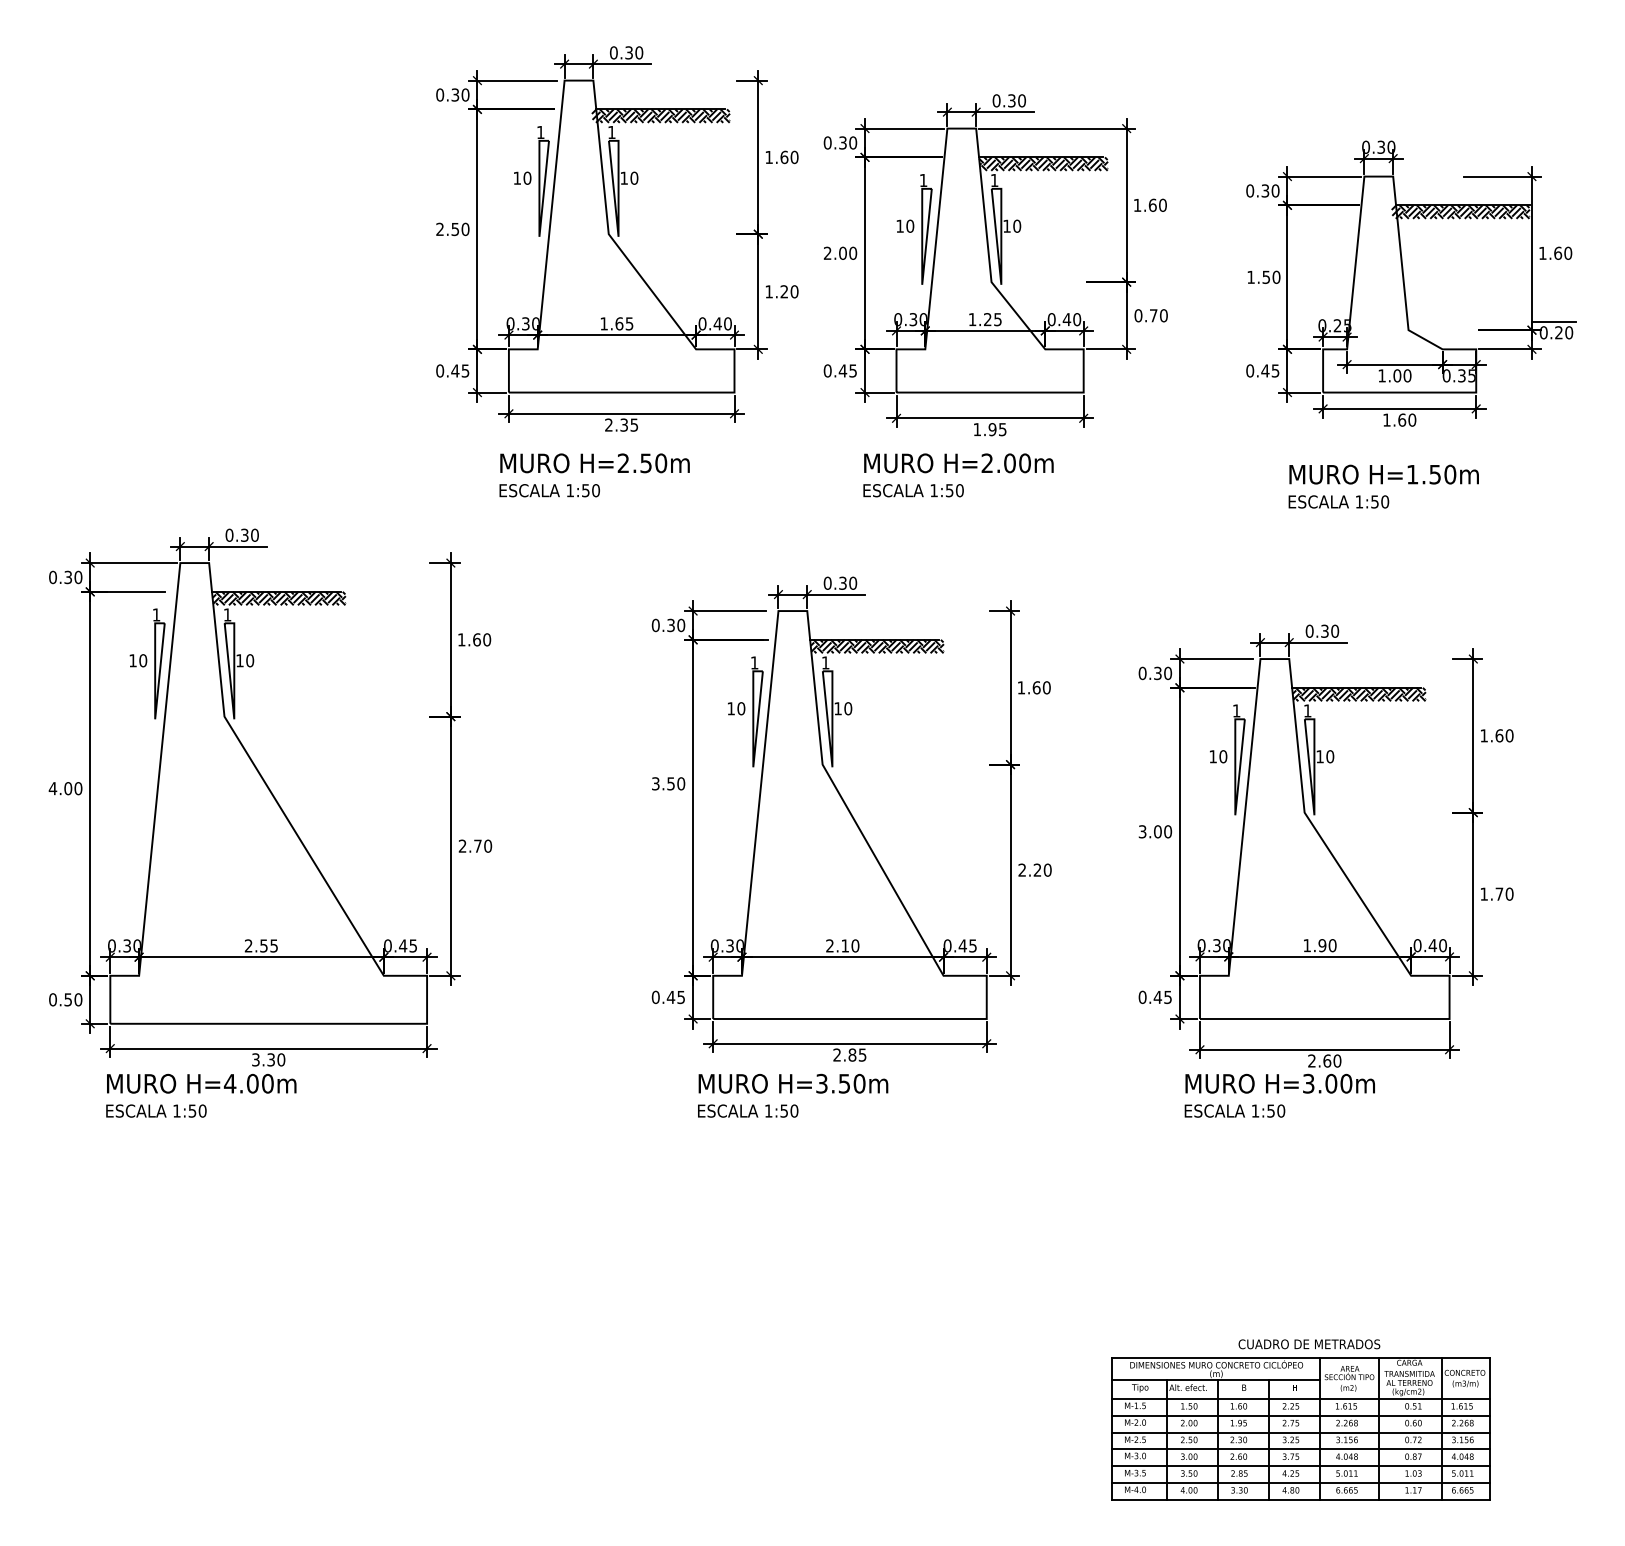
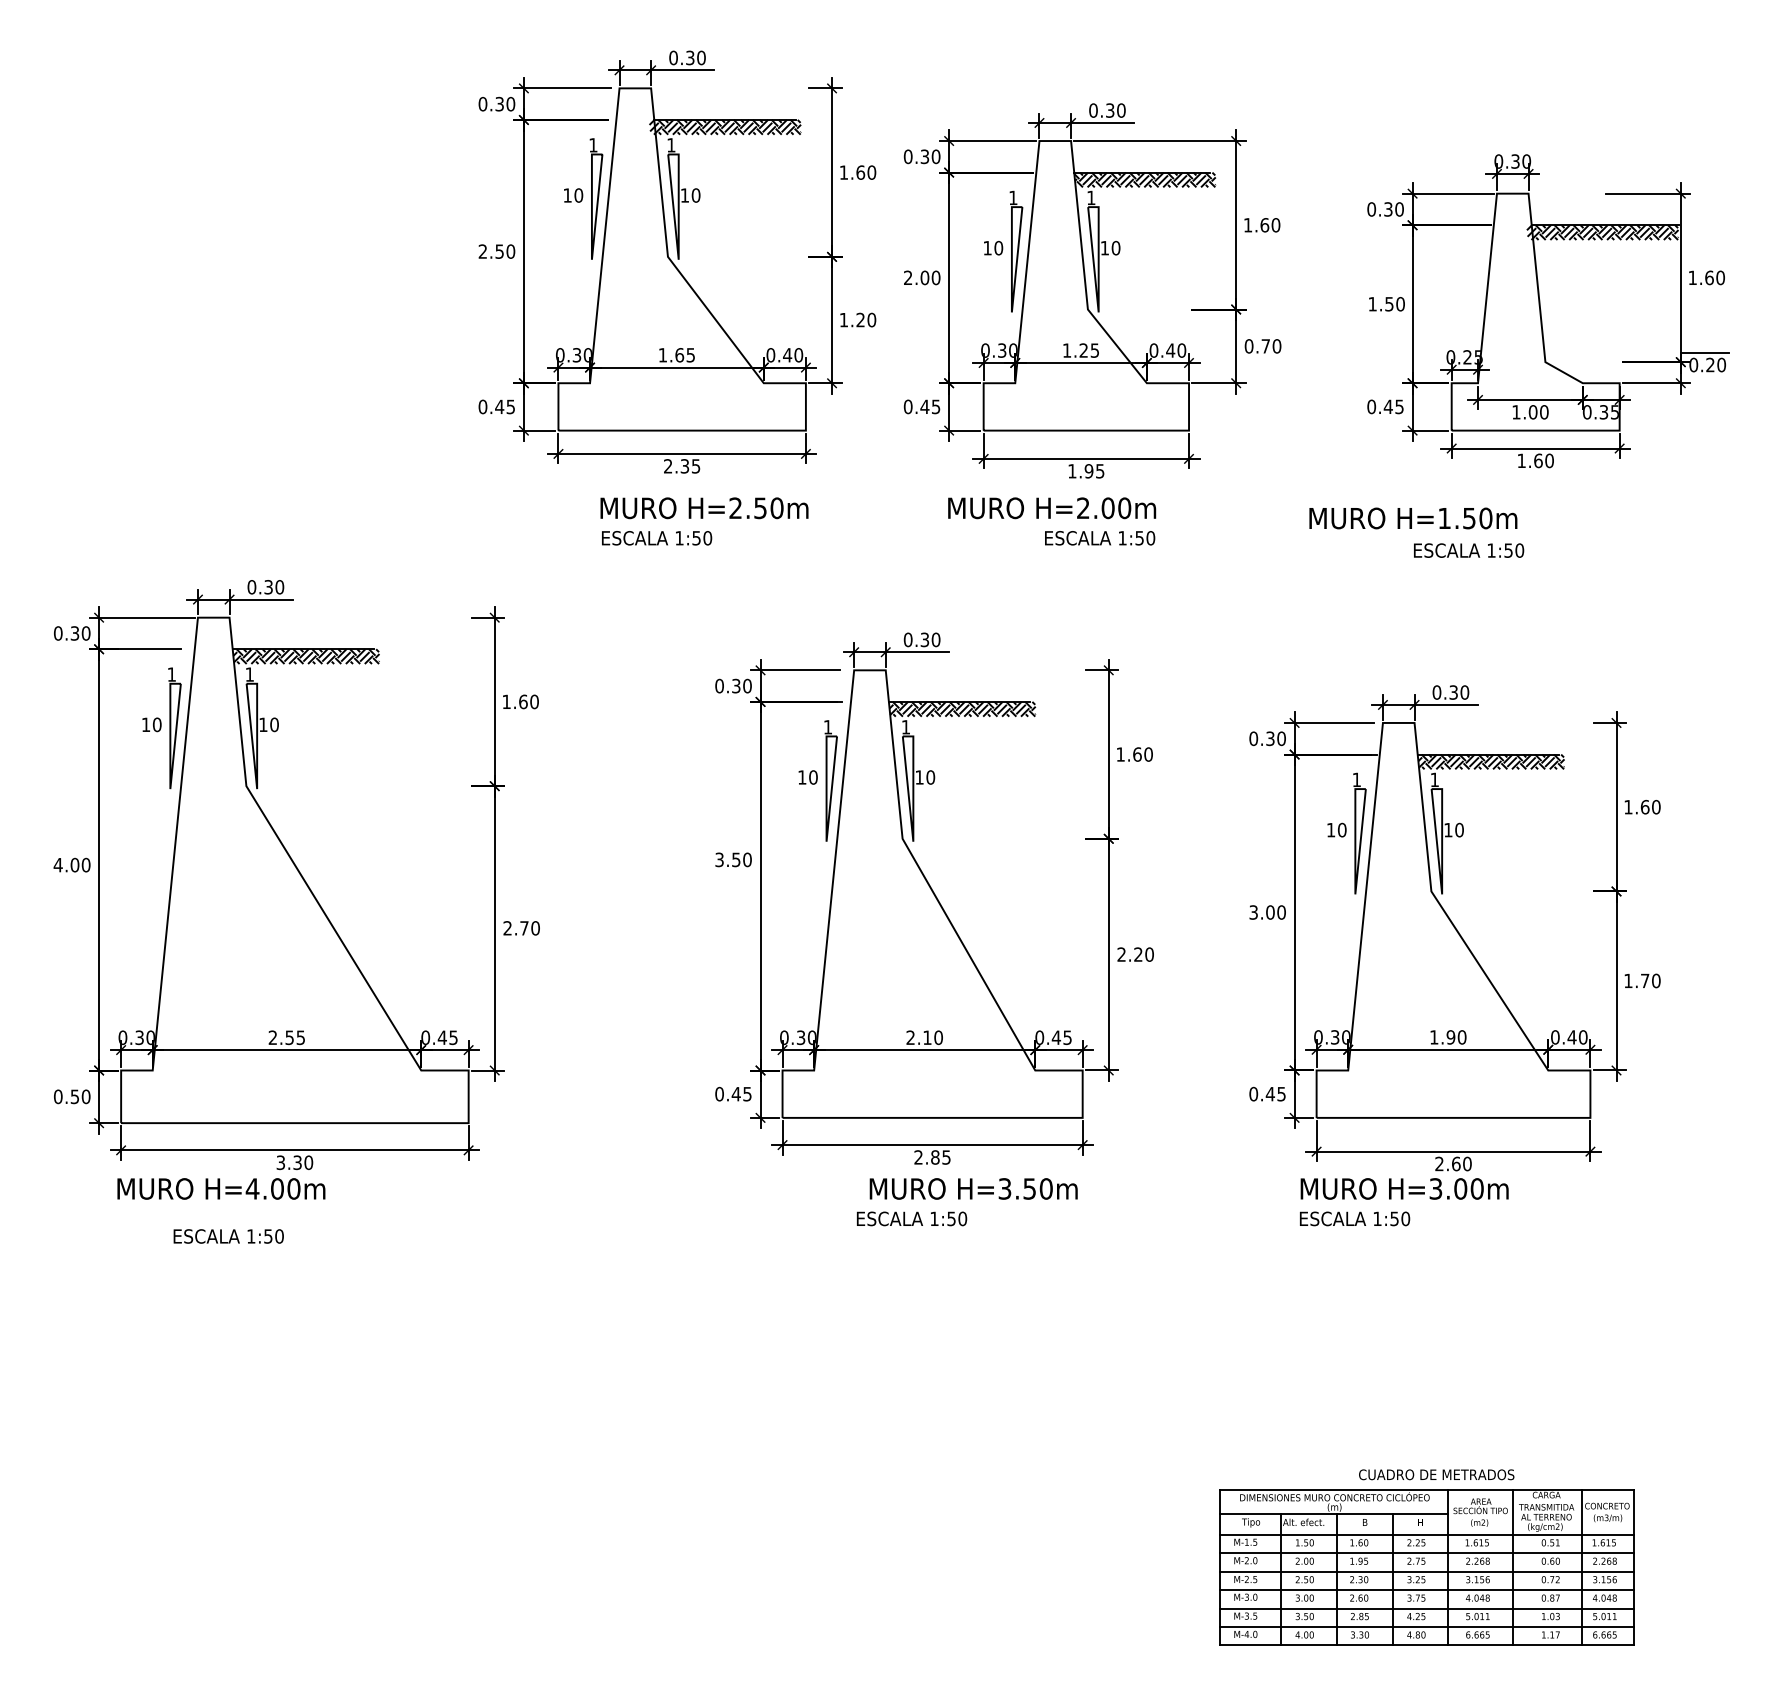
text: (594, 463) -> (703, 508), moved
text: (1383, 474) -> (1412, 518), moved
text: (549, 490) -> (656, 538), moved
text: (913, 490) -> (1099, 538), moved
text: (793, 1083) -> (973, 1188), moved
text: (156, 1110) -> (228, 1235), moved
text: (748, 1110) -> (912, 1218), moved

